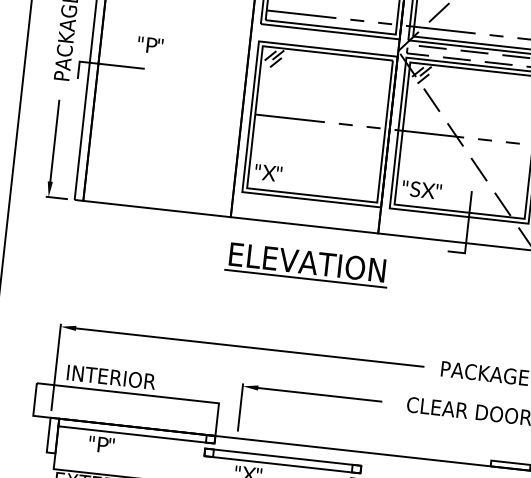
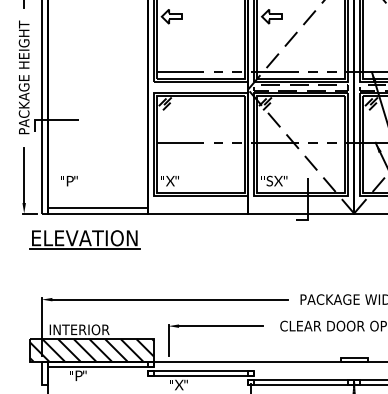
text: (150, 45) -> (69, 181), moved
line: (157, 200) -> (97, 207), added
part: (306, 264) -> (84, 239), moved
hatch: (125, 409) -> (91, 350), added

